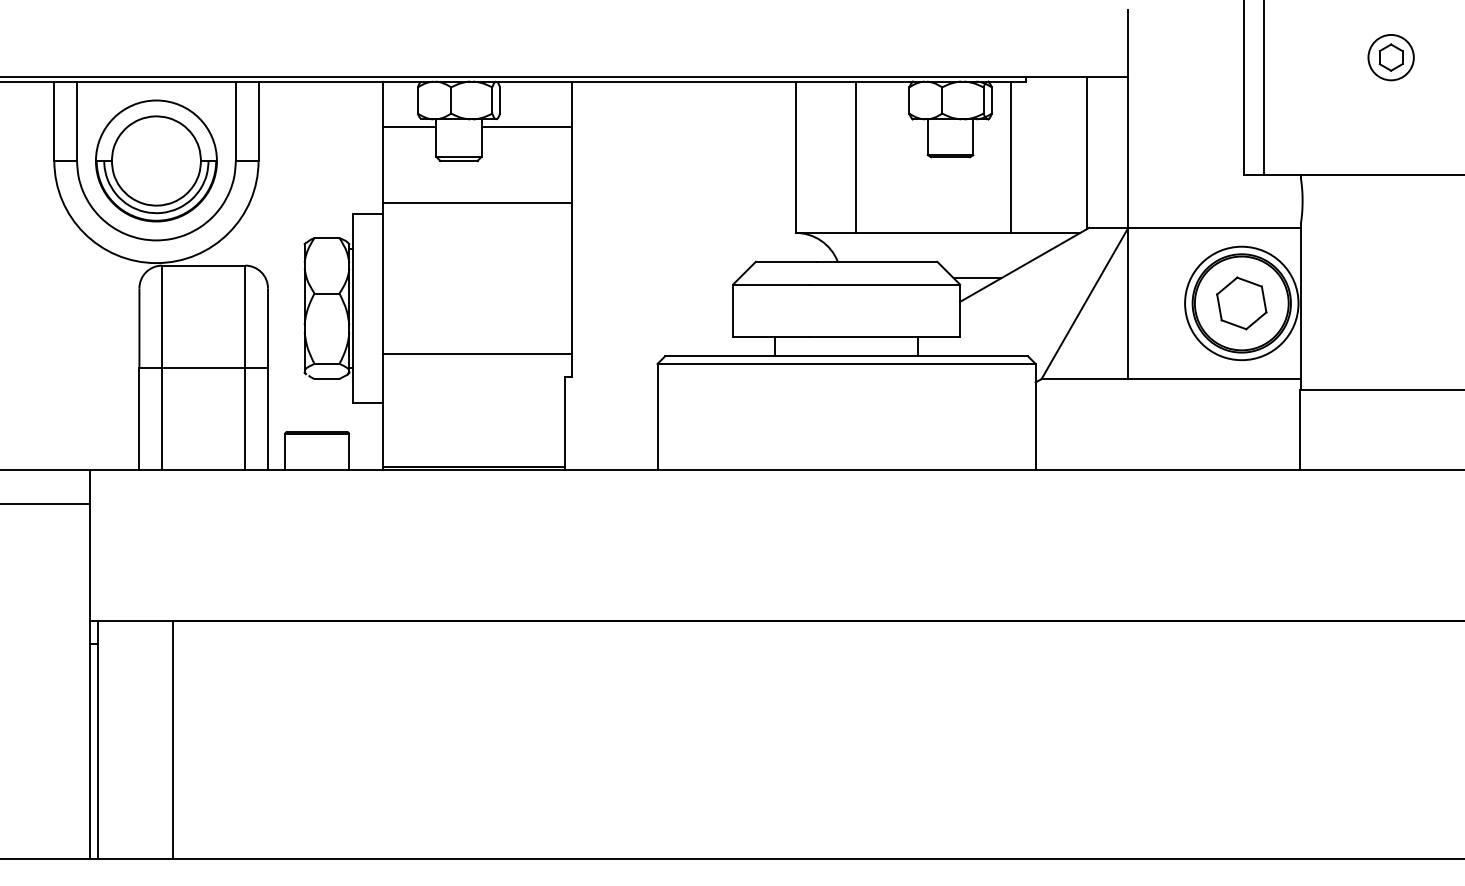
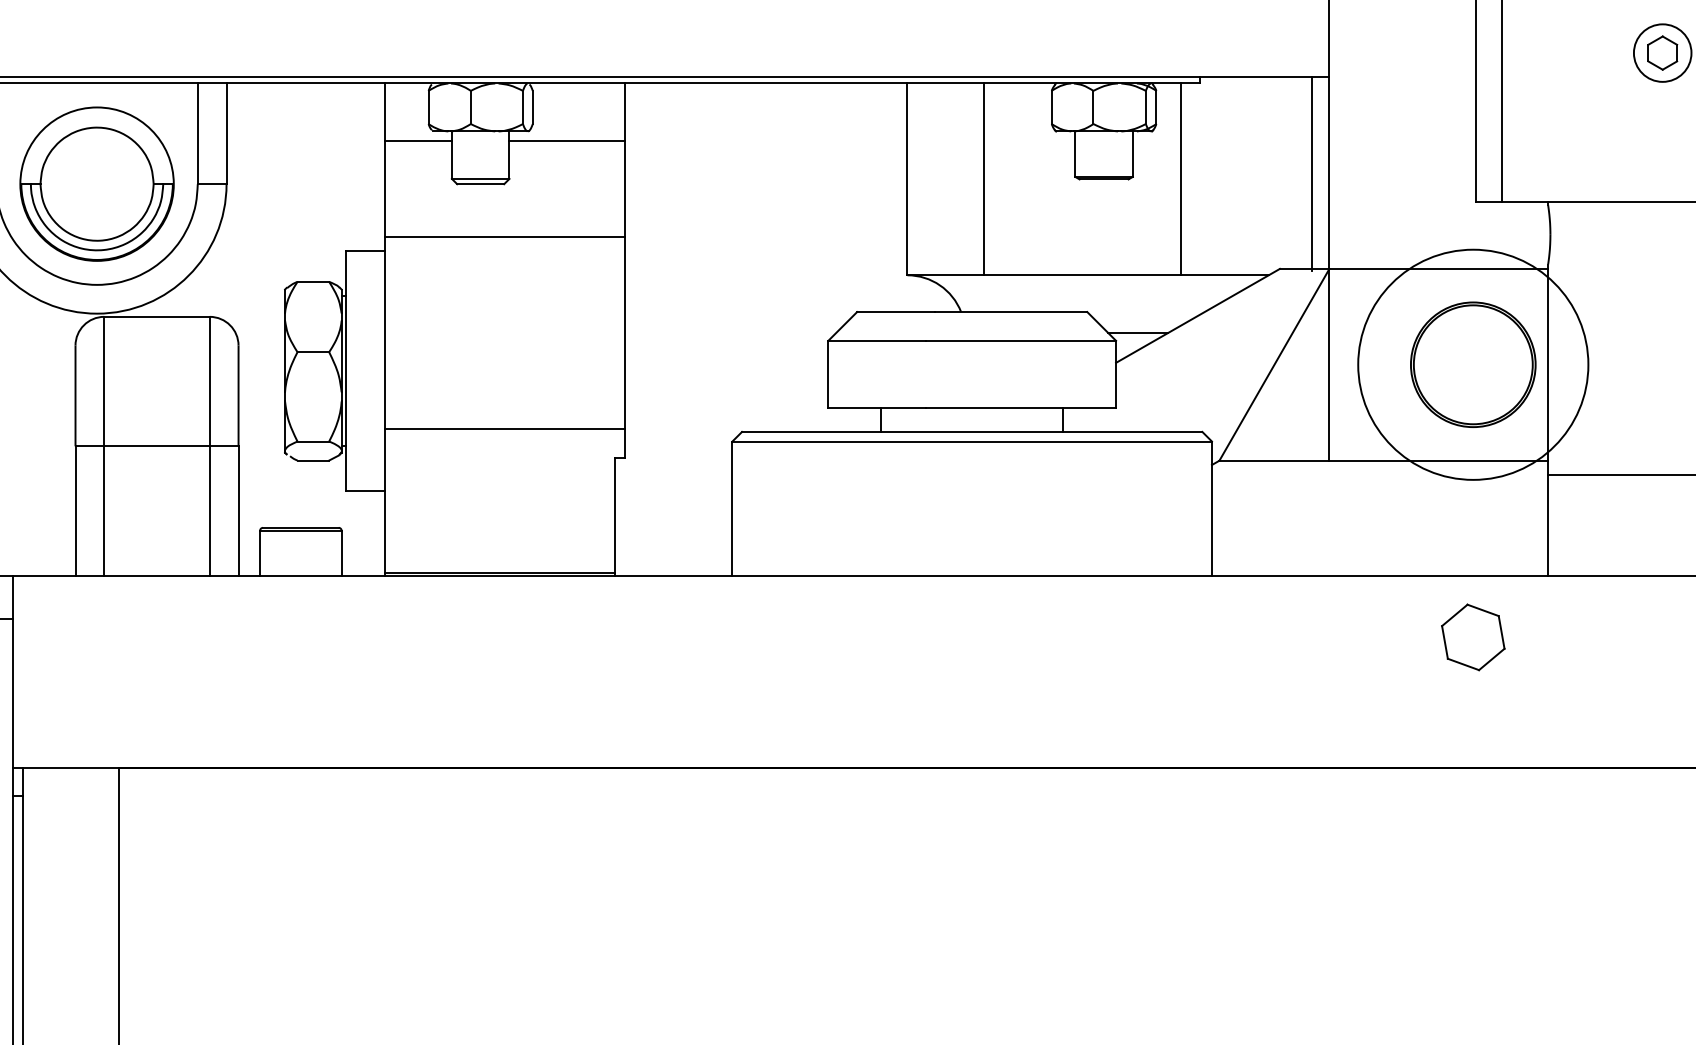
line: (1086, 152) -> (1311, 173), moved
circle: (1241, 303) -> (1472, 364), size x1.6
part: (1241, 303) -> (1472, 637), moved

